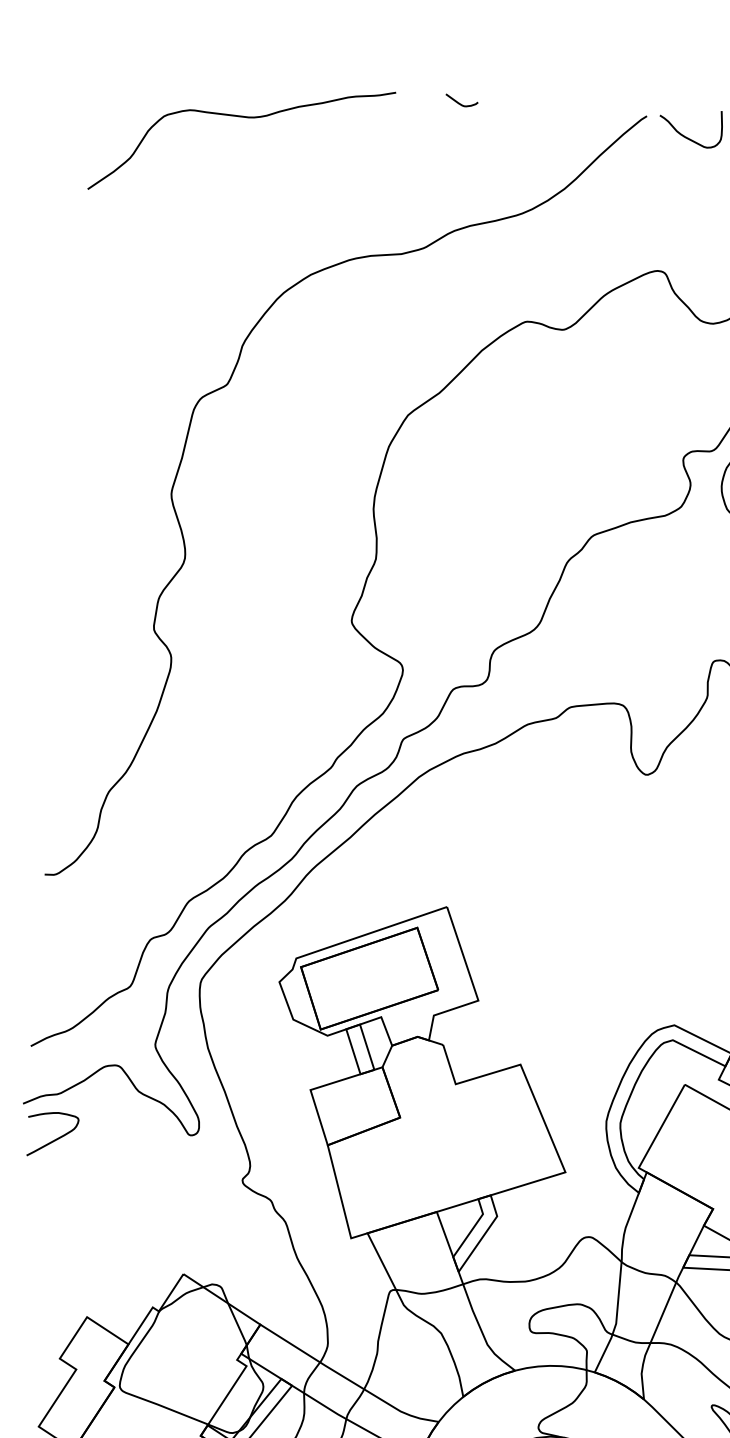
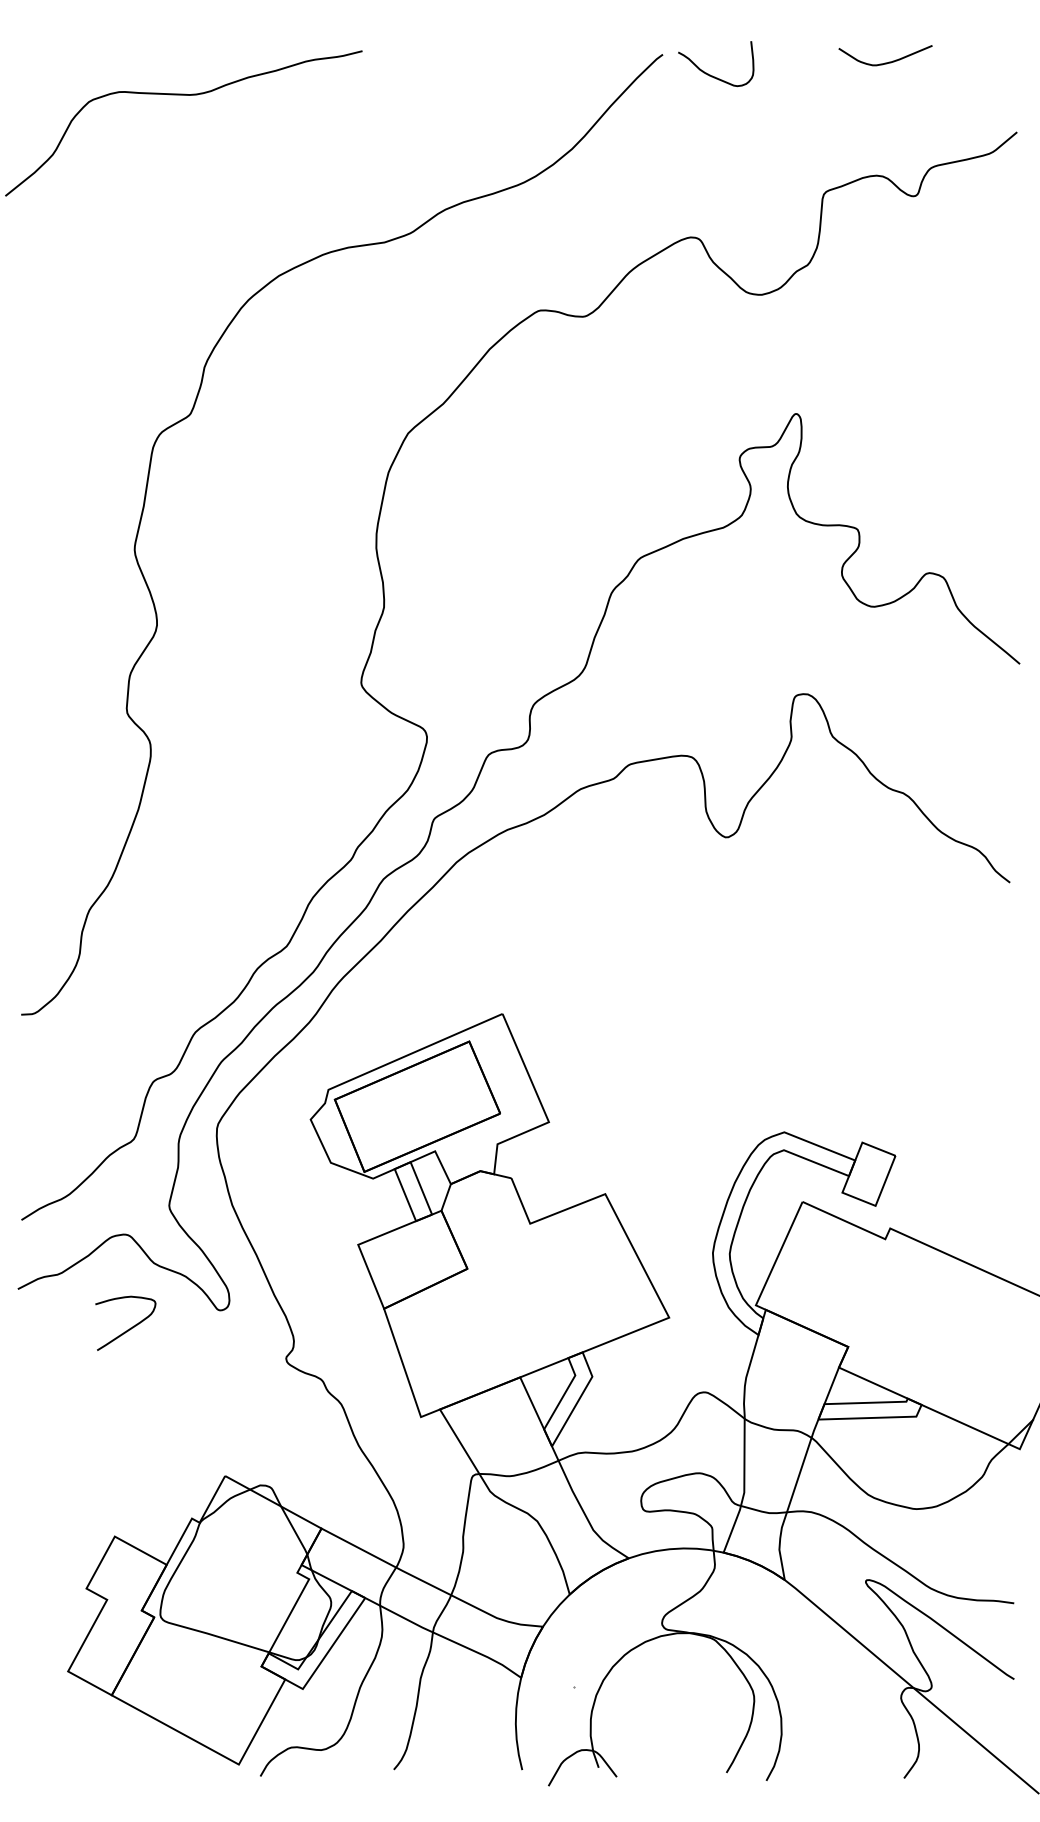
curve: (460, 103) -> (439, 57), removed
curve: (56, 1138) -> (130, 1327), moved

